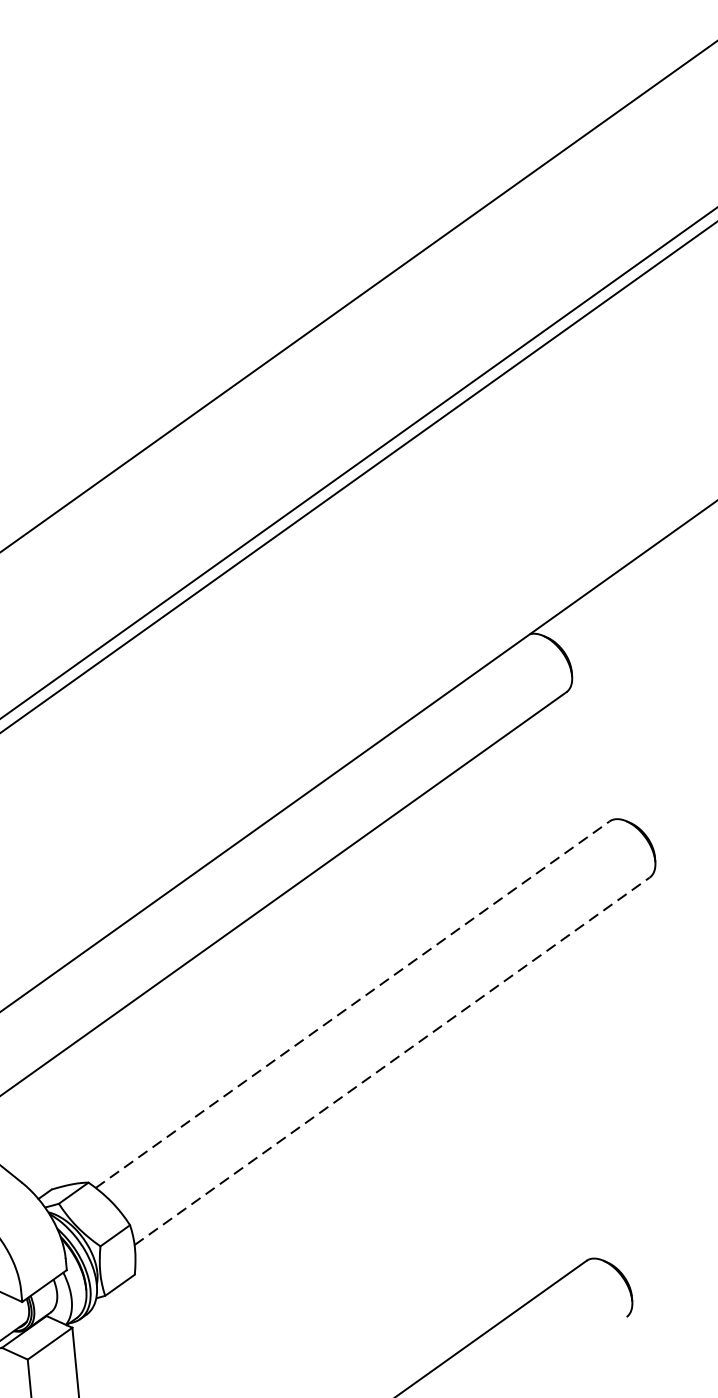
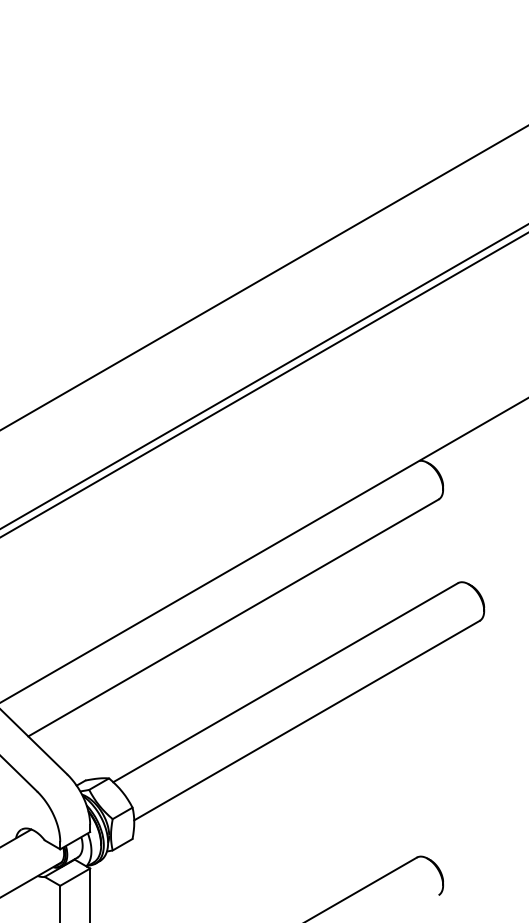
line: (352, 1004) -> (285, 682), dashed -> solid
line: (392, 1061) -> (307, 720), dashed -> solid

